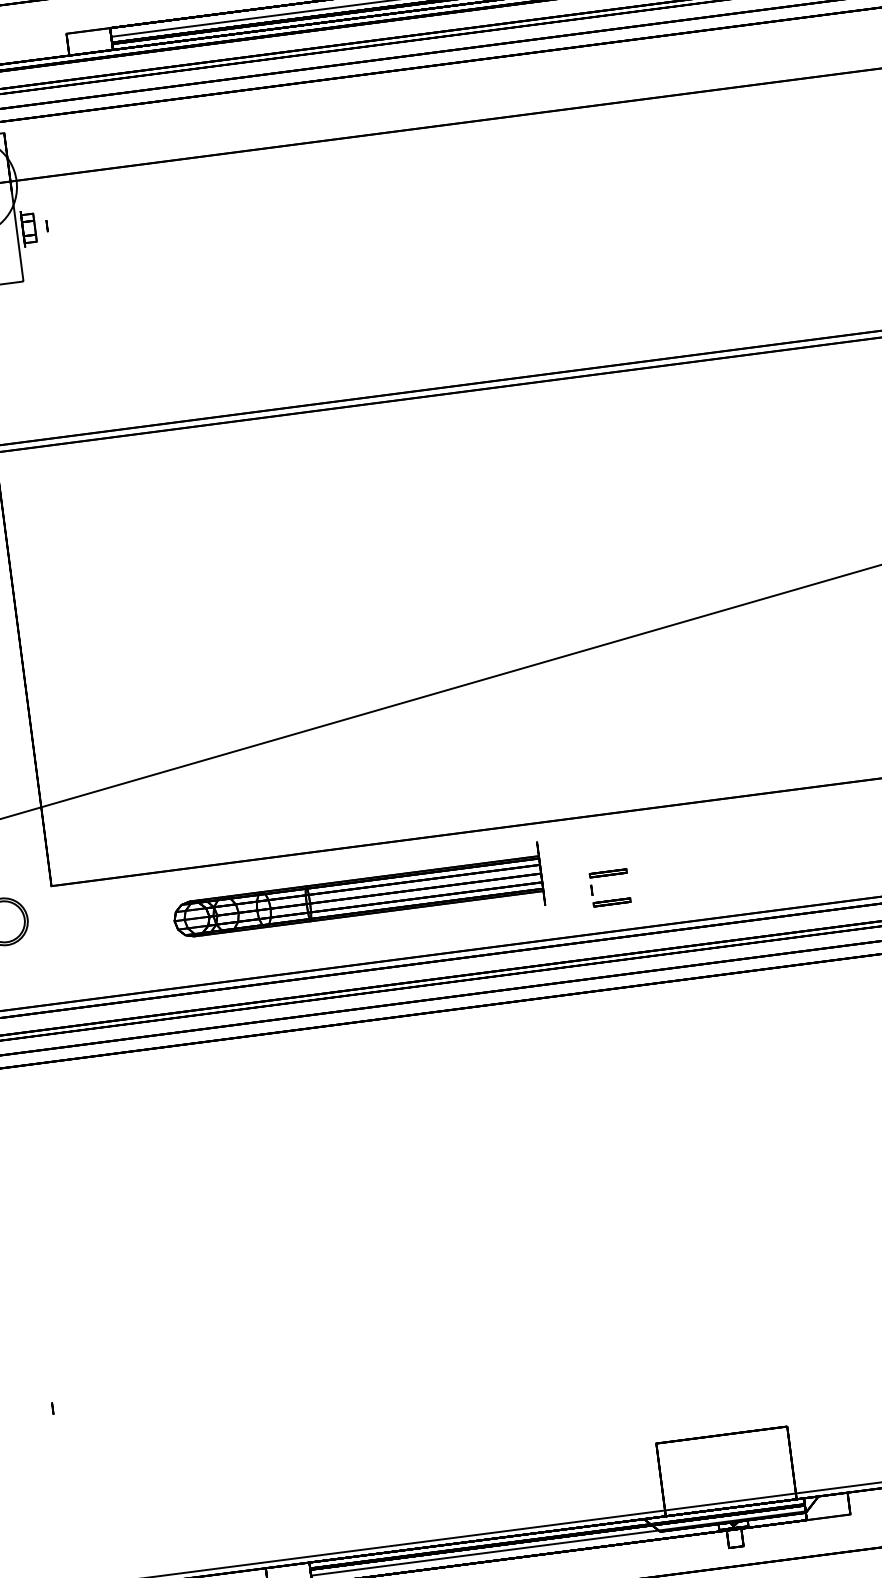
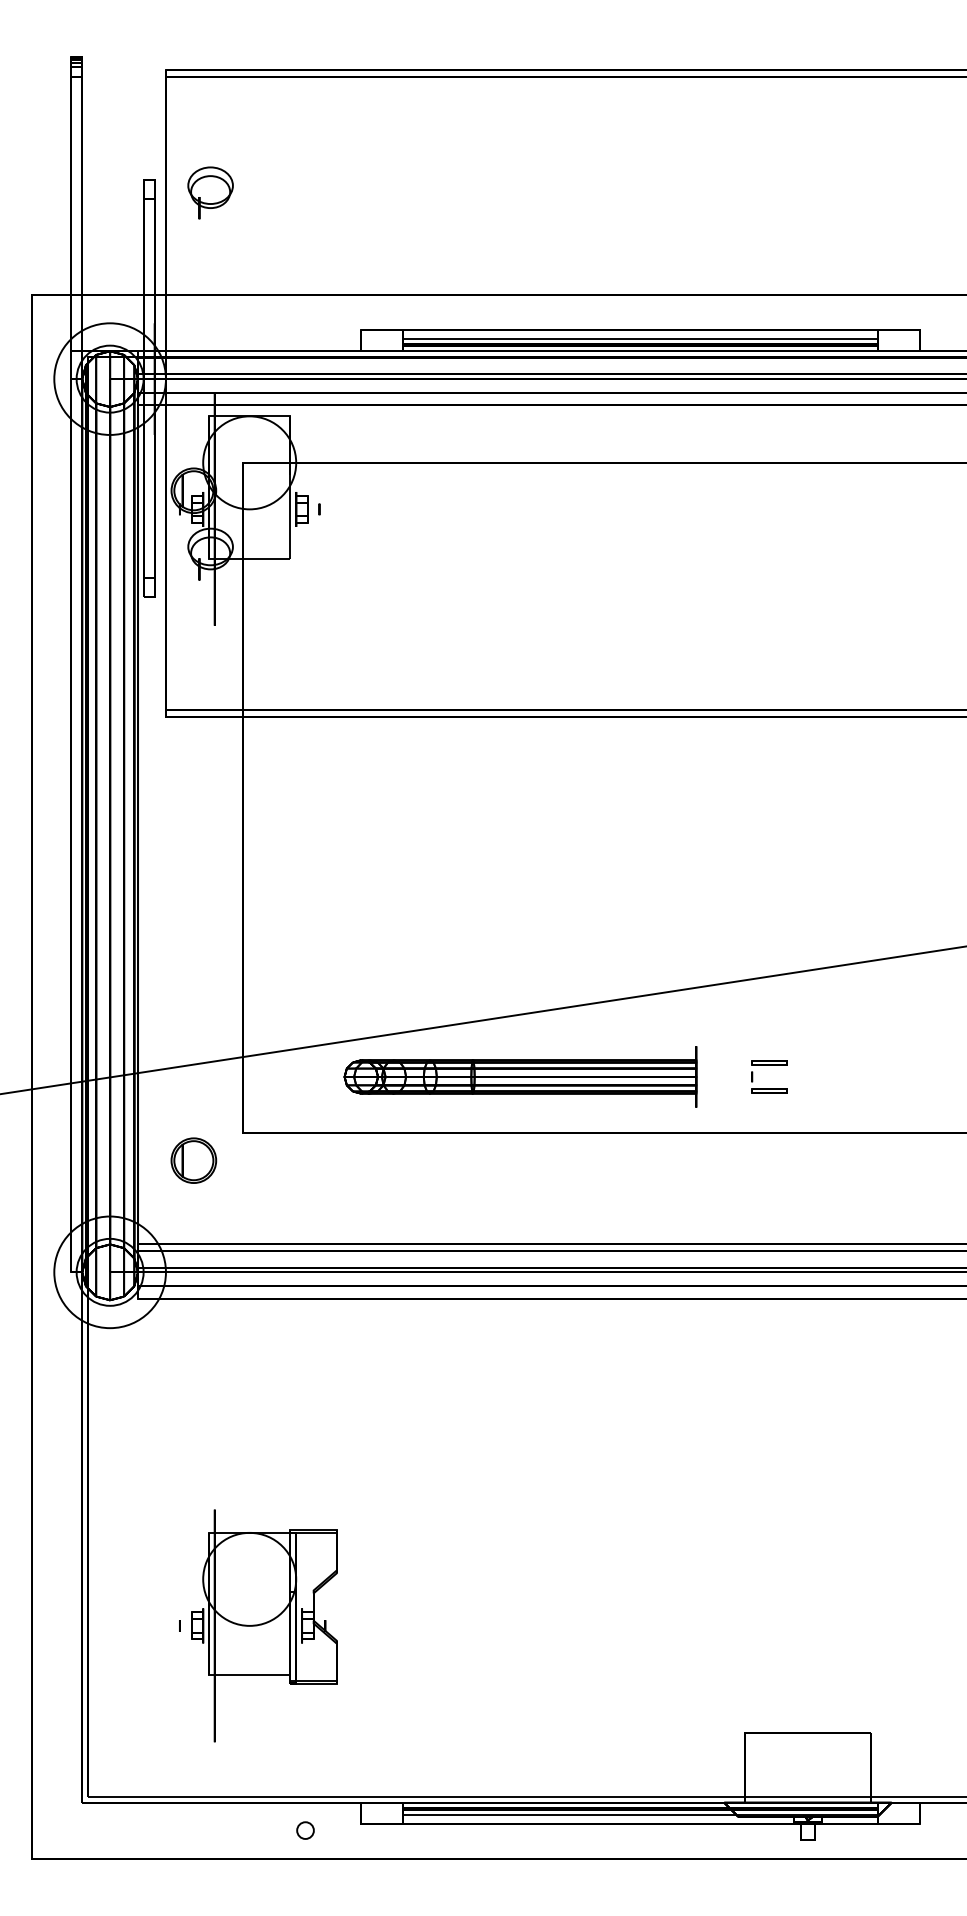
part: (608, 876) -> (769, 1065), moved
part: (357, 896) -> (520, 1076), moved
part: (140, 1396) -> (264, 1625), added

